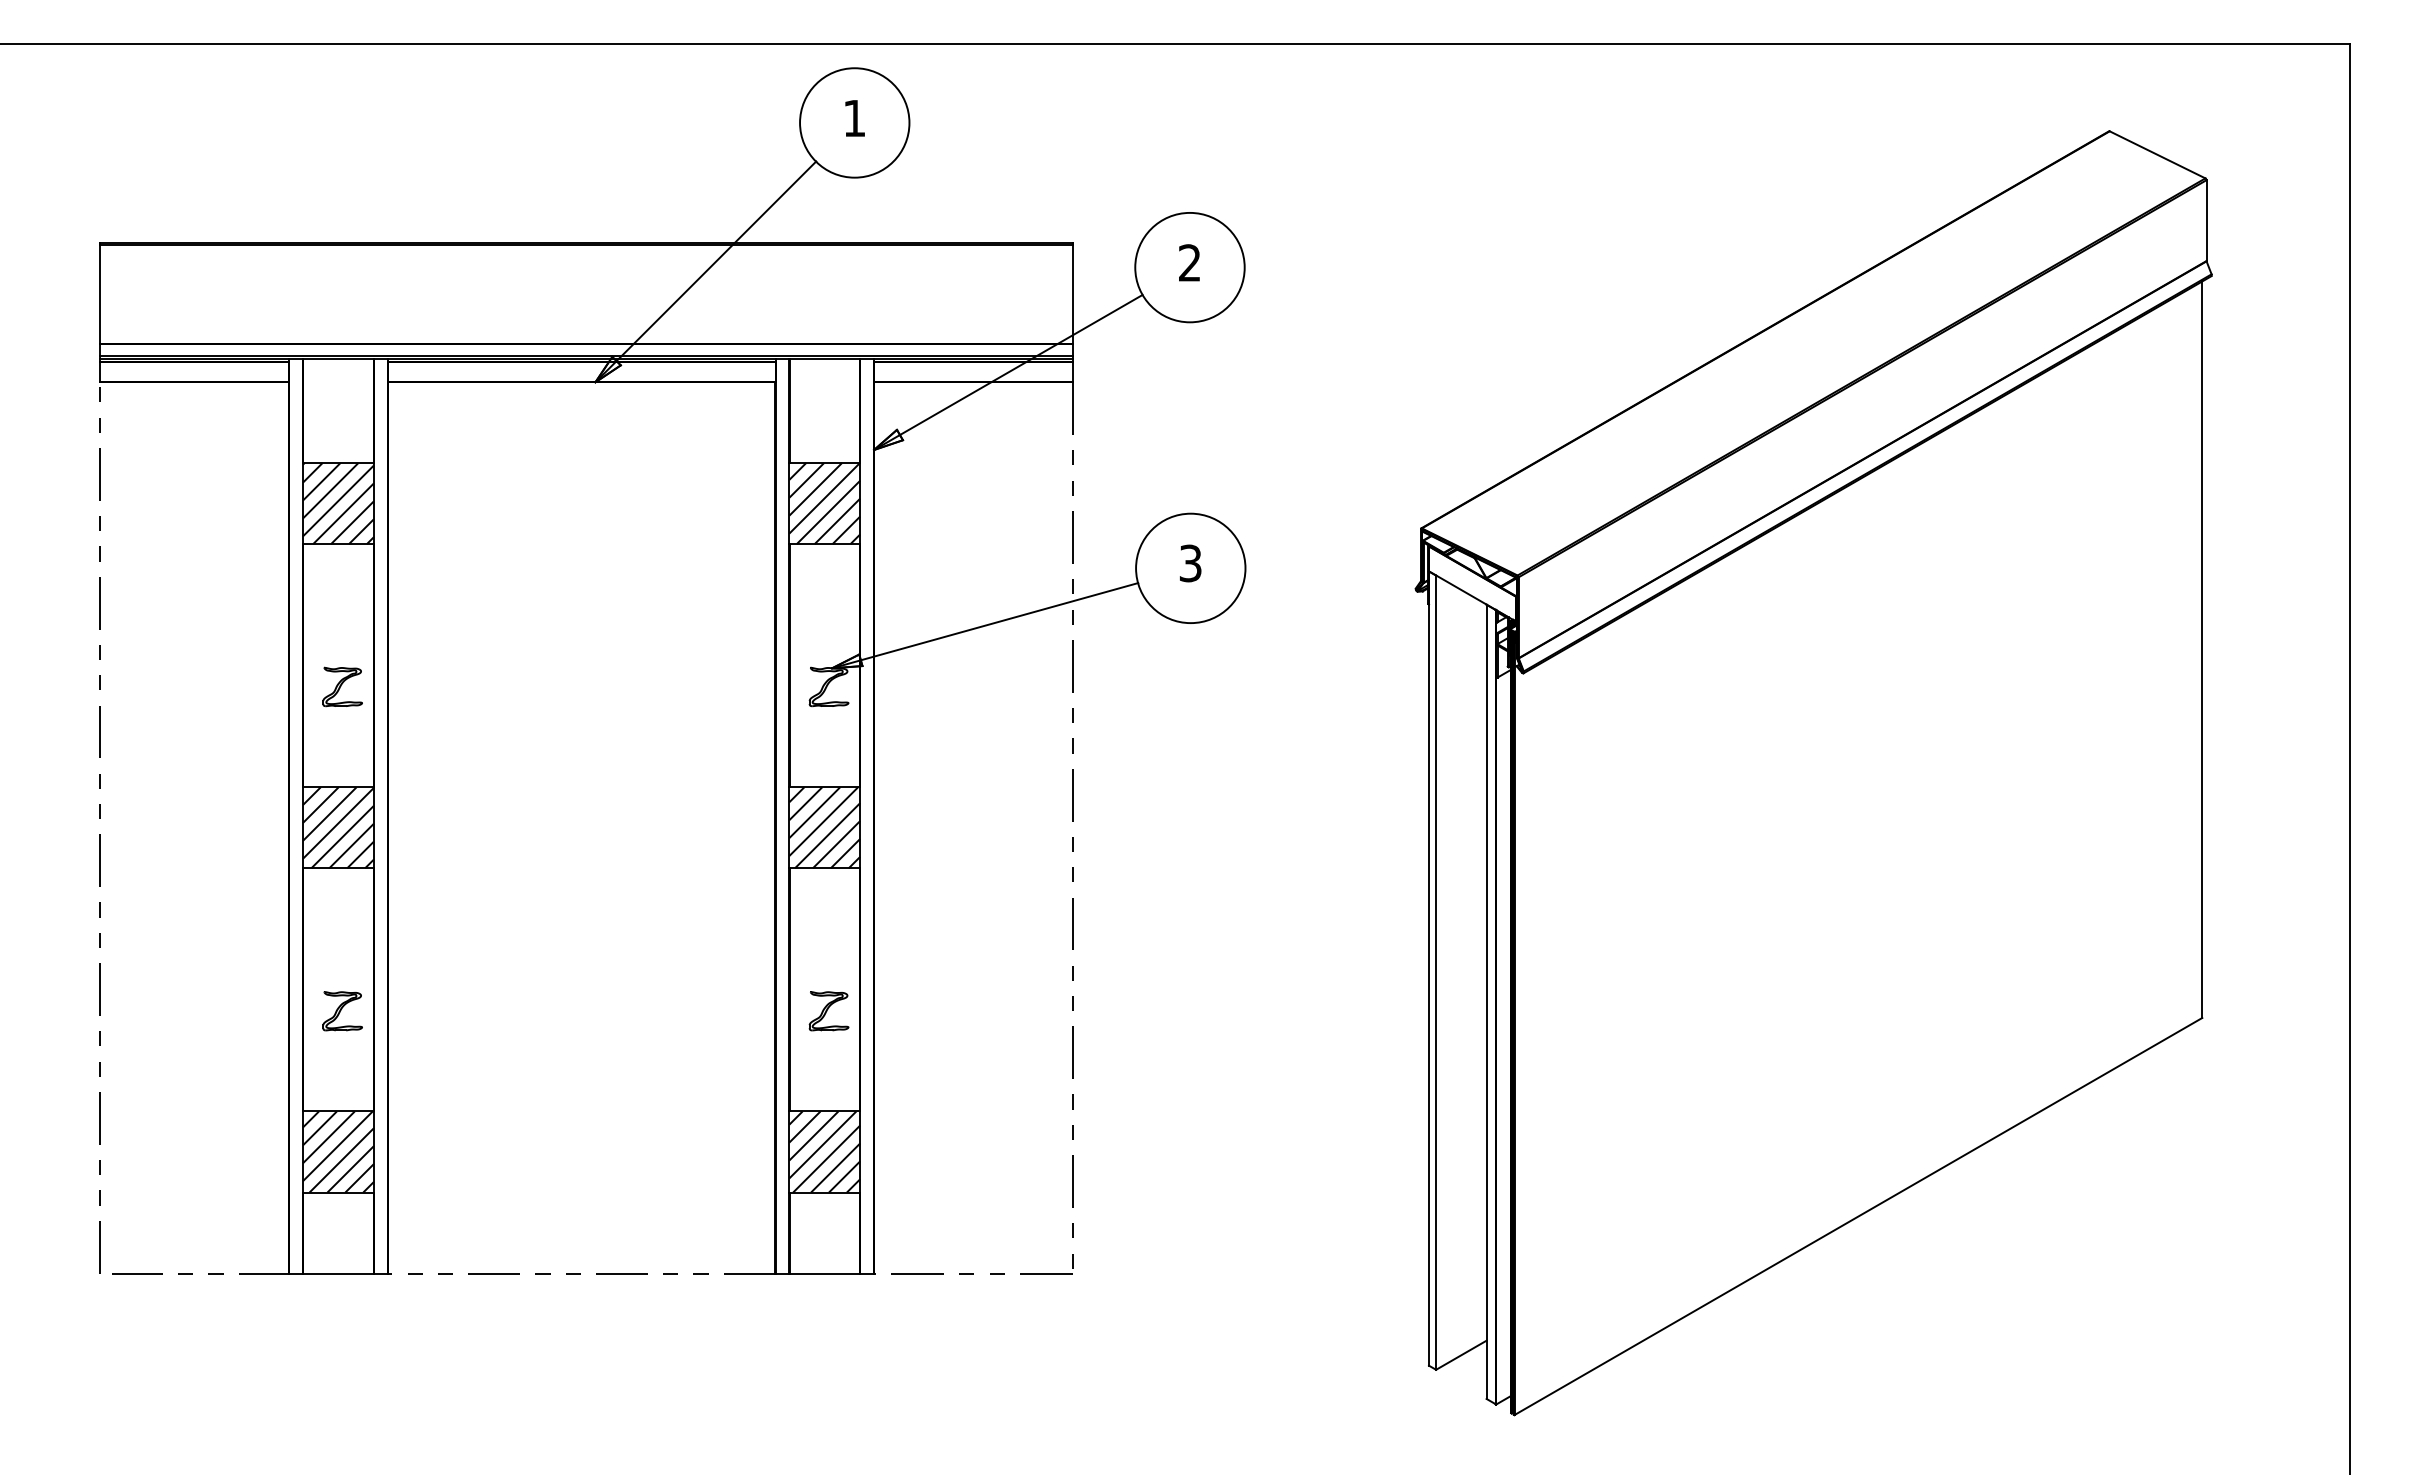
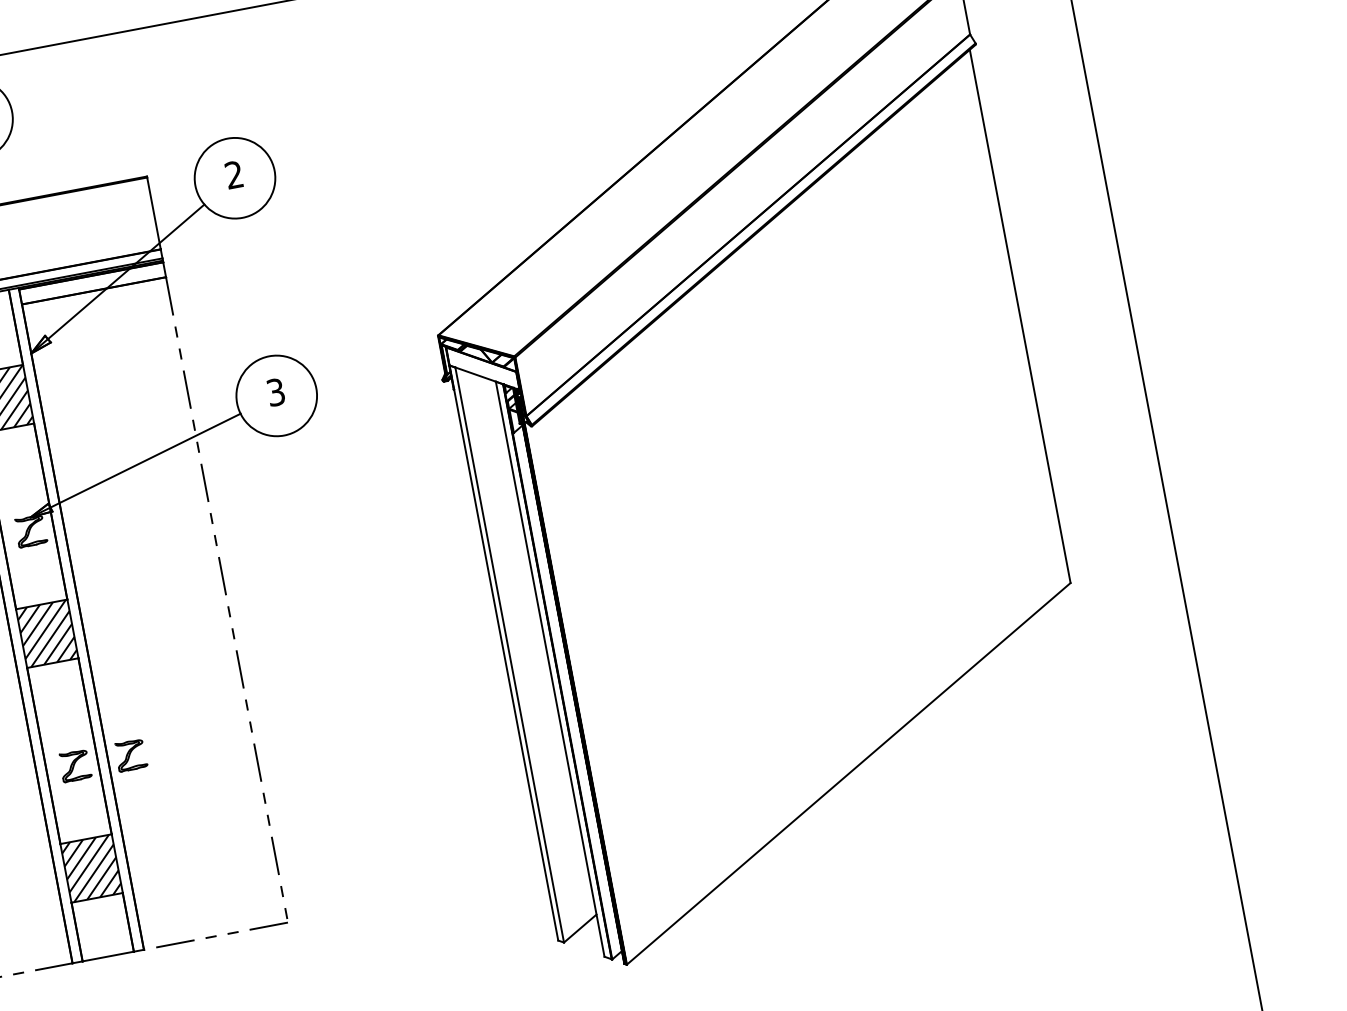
part: (905, 1011) -> (130, 755), added

